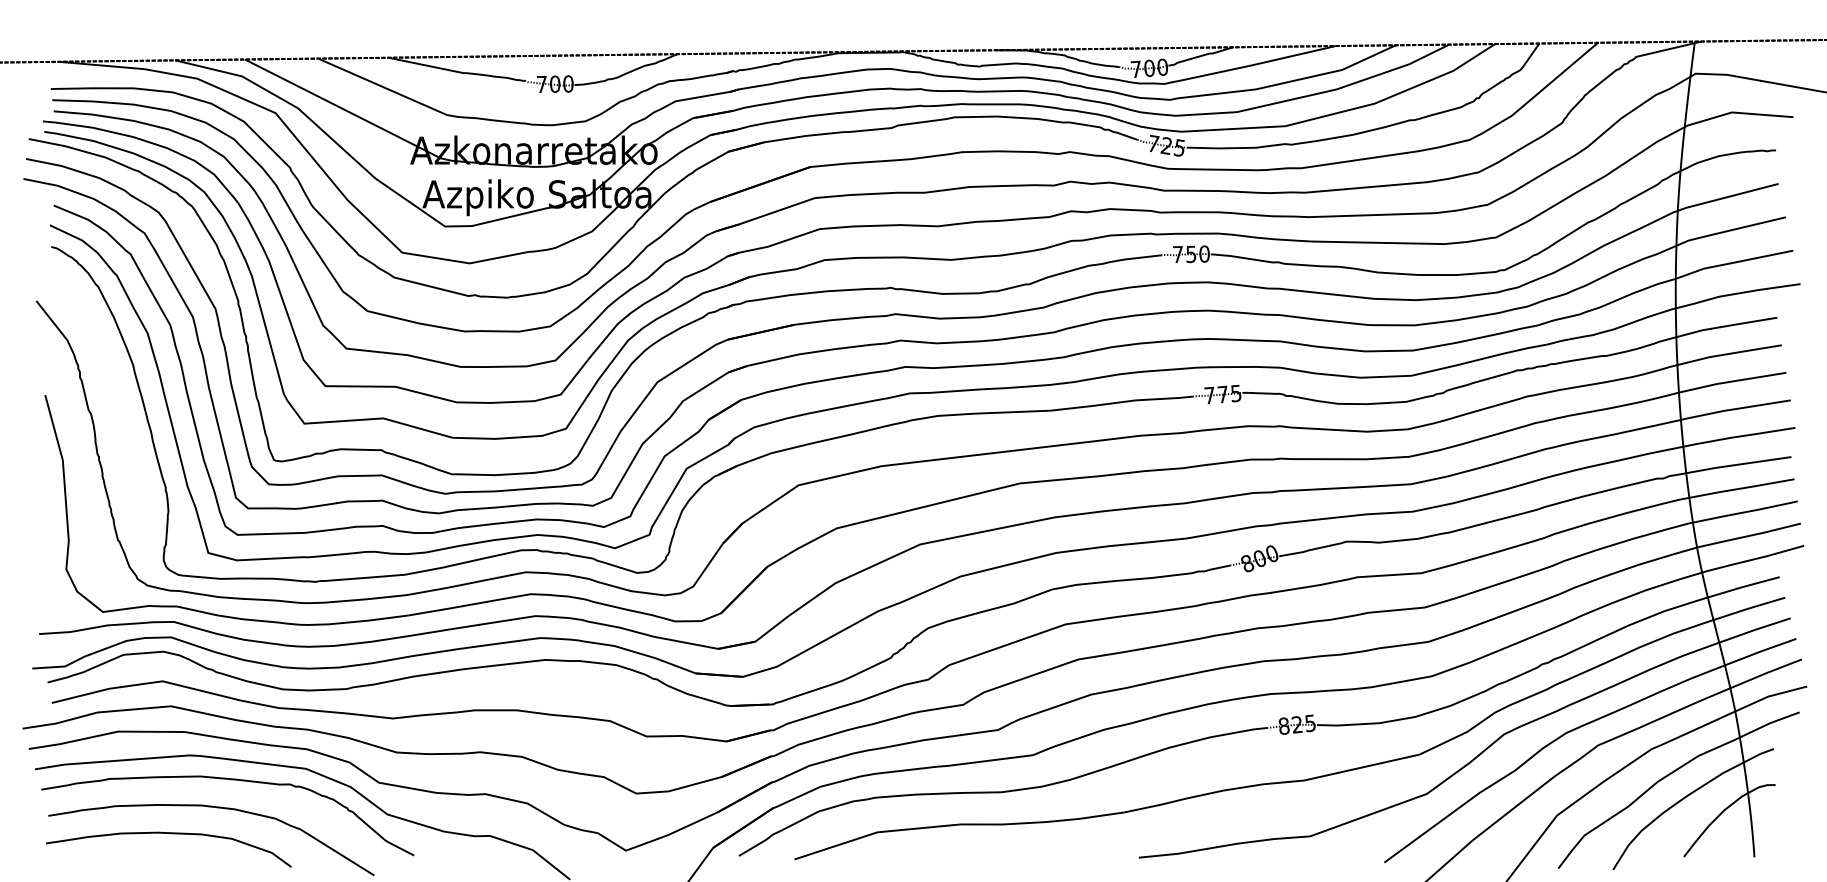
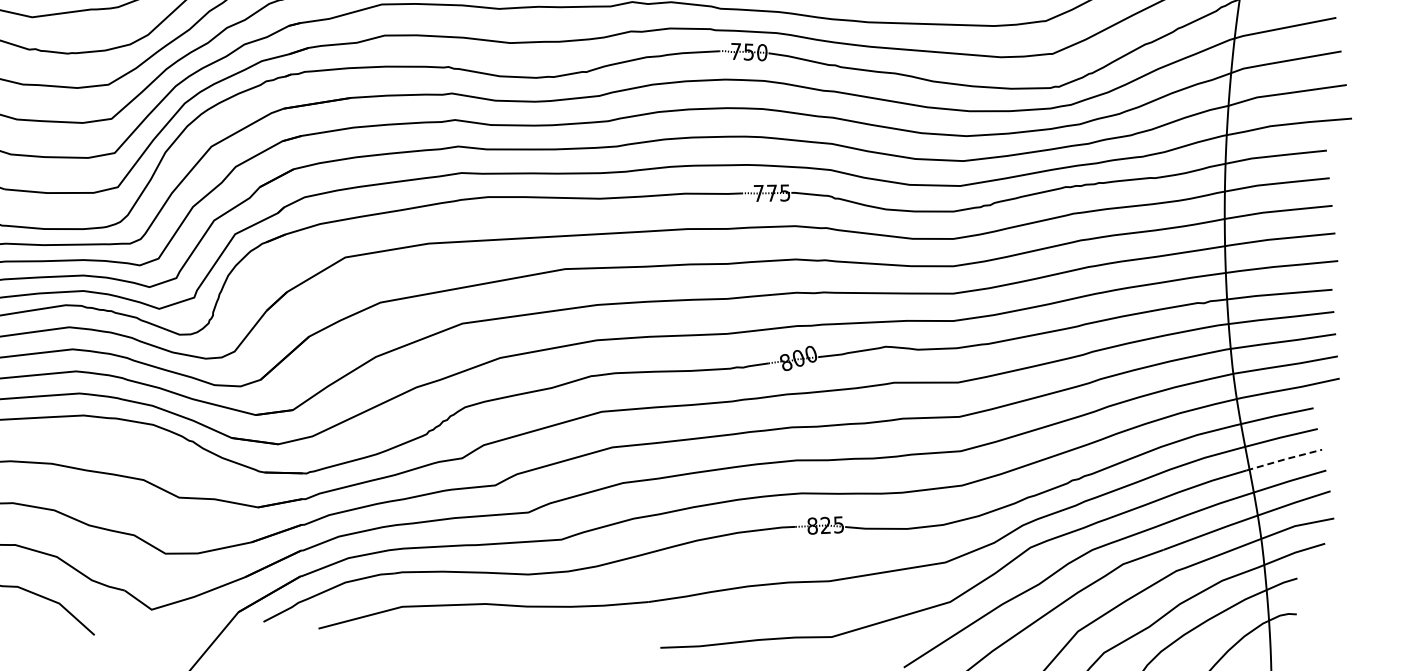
line: (1754, 630) -> (1285, 459), solid -> dashed

